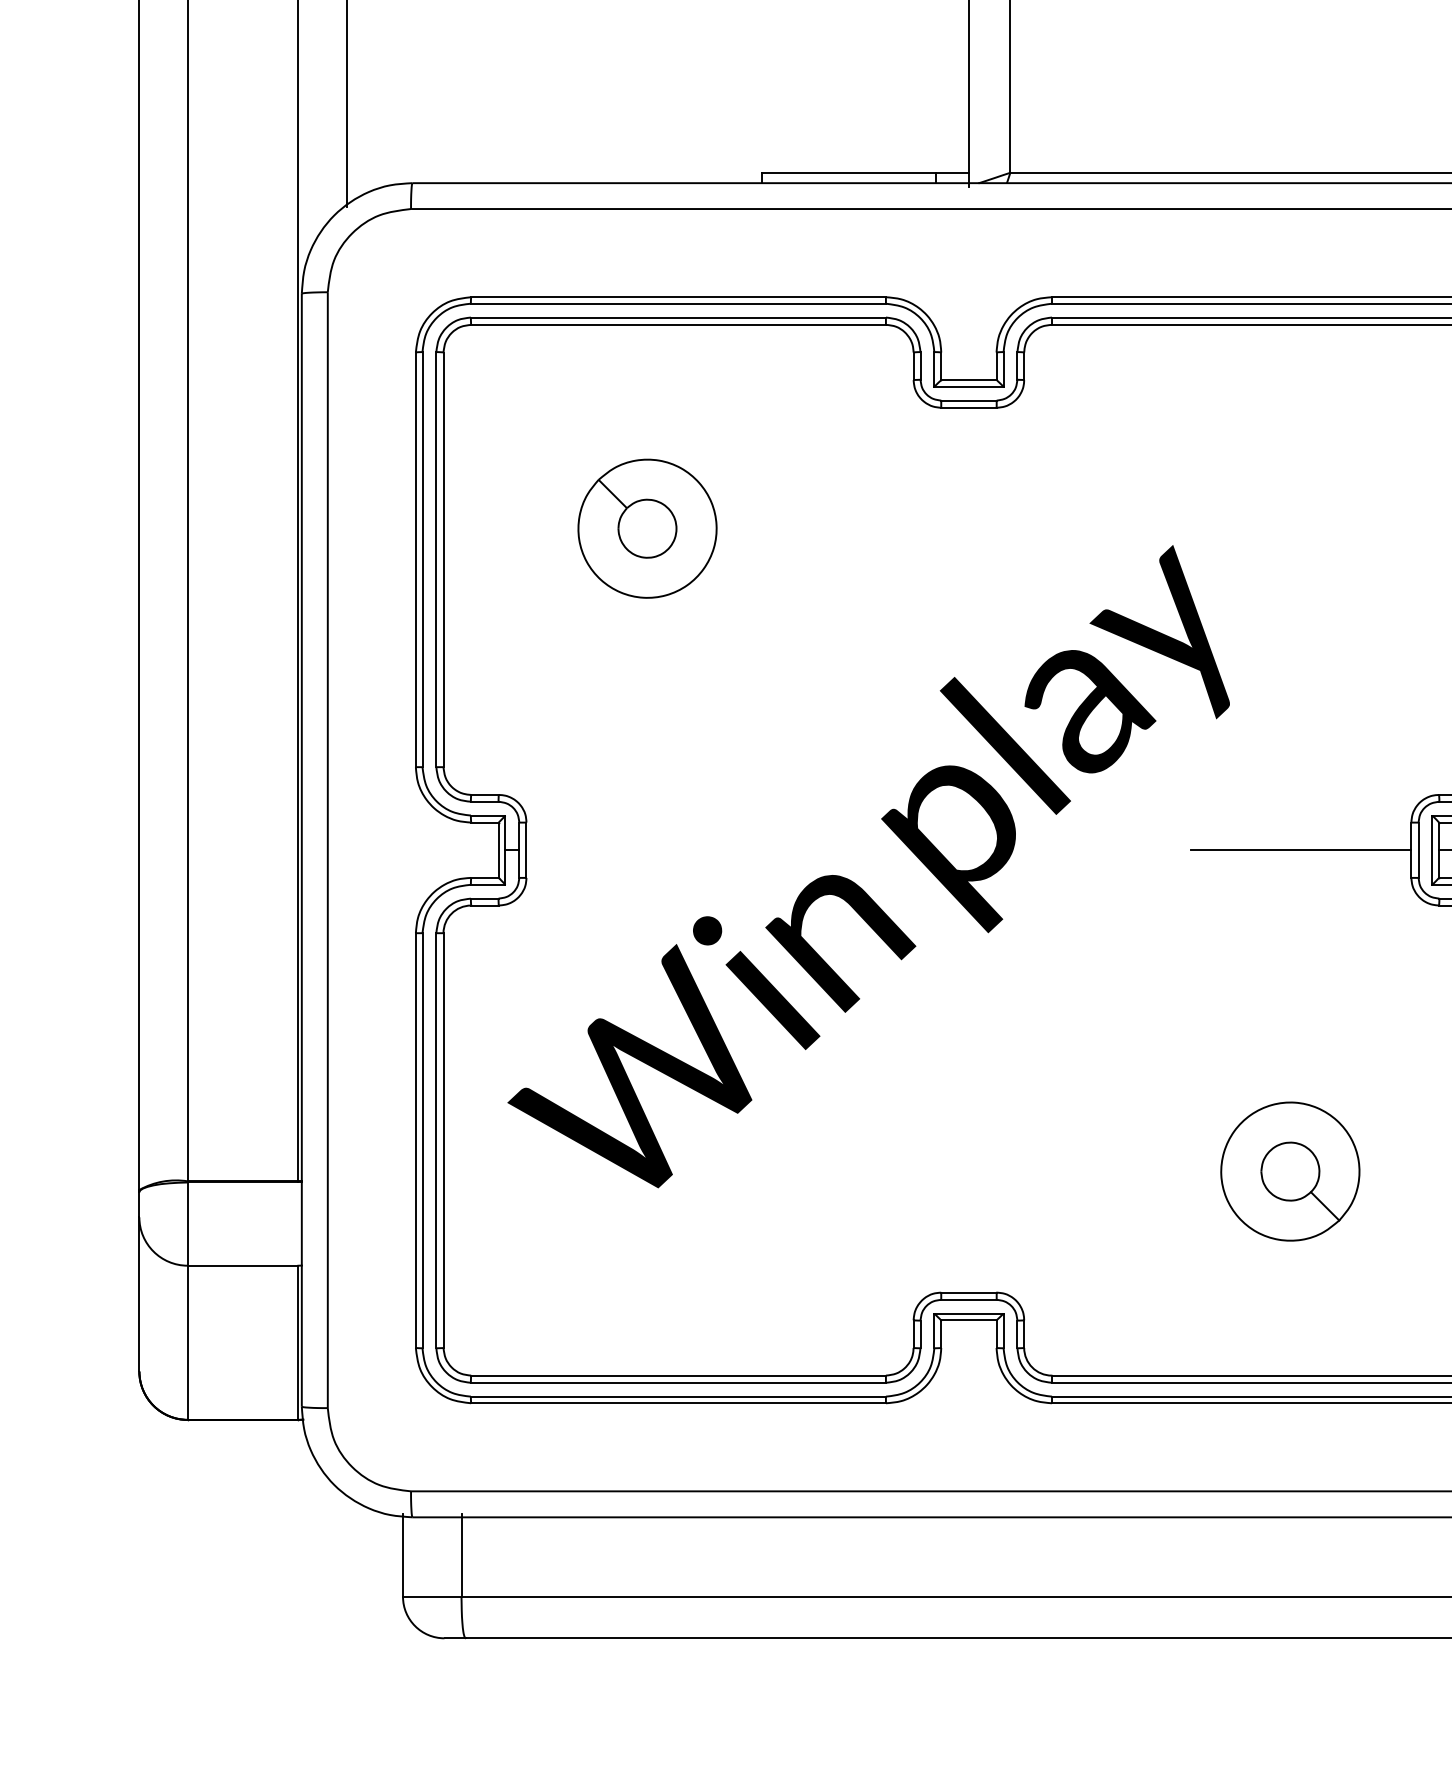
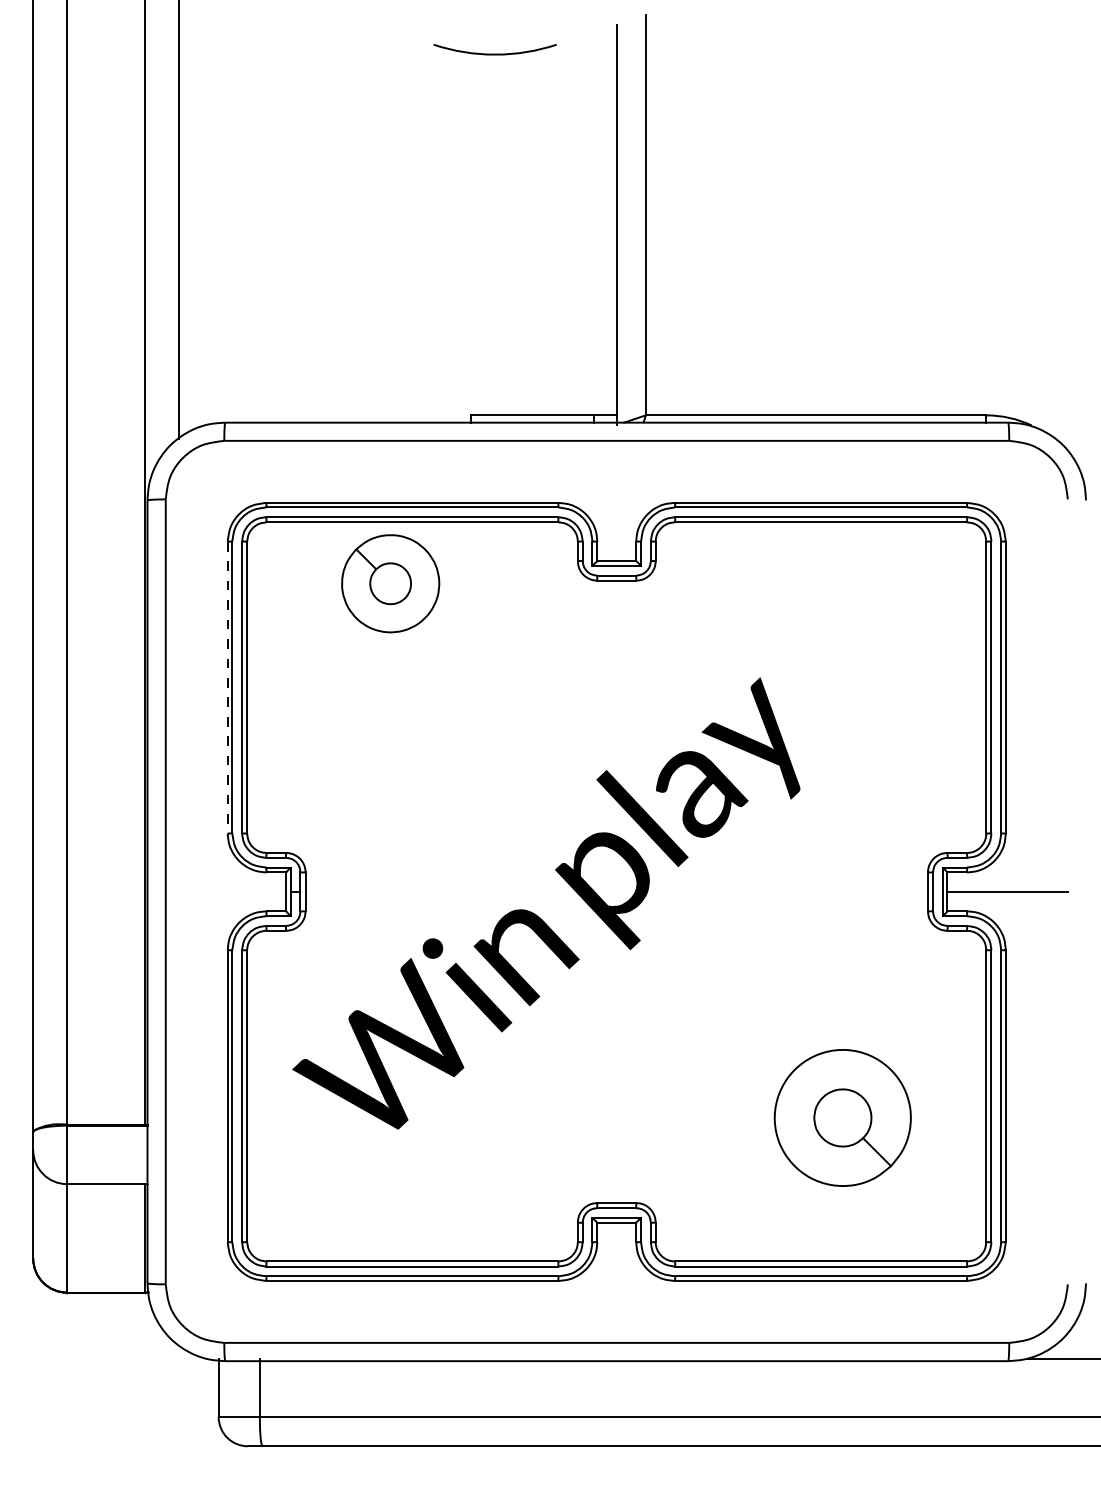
part: (647, 528) -> (390, 583), moved
line: (415, 559) -> (227, 687), solid -> dashed
line: (1299, 849) -> (849, 891), removed
part: (1289, 1170) -> (842, 1117), size x1.4

